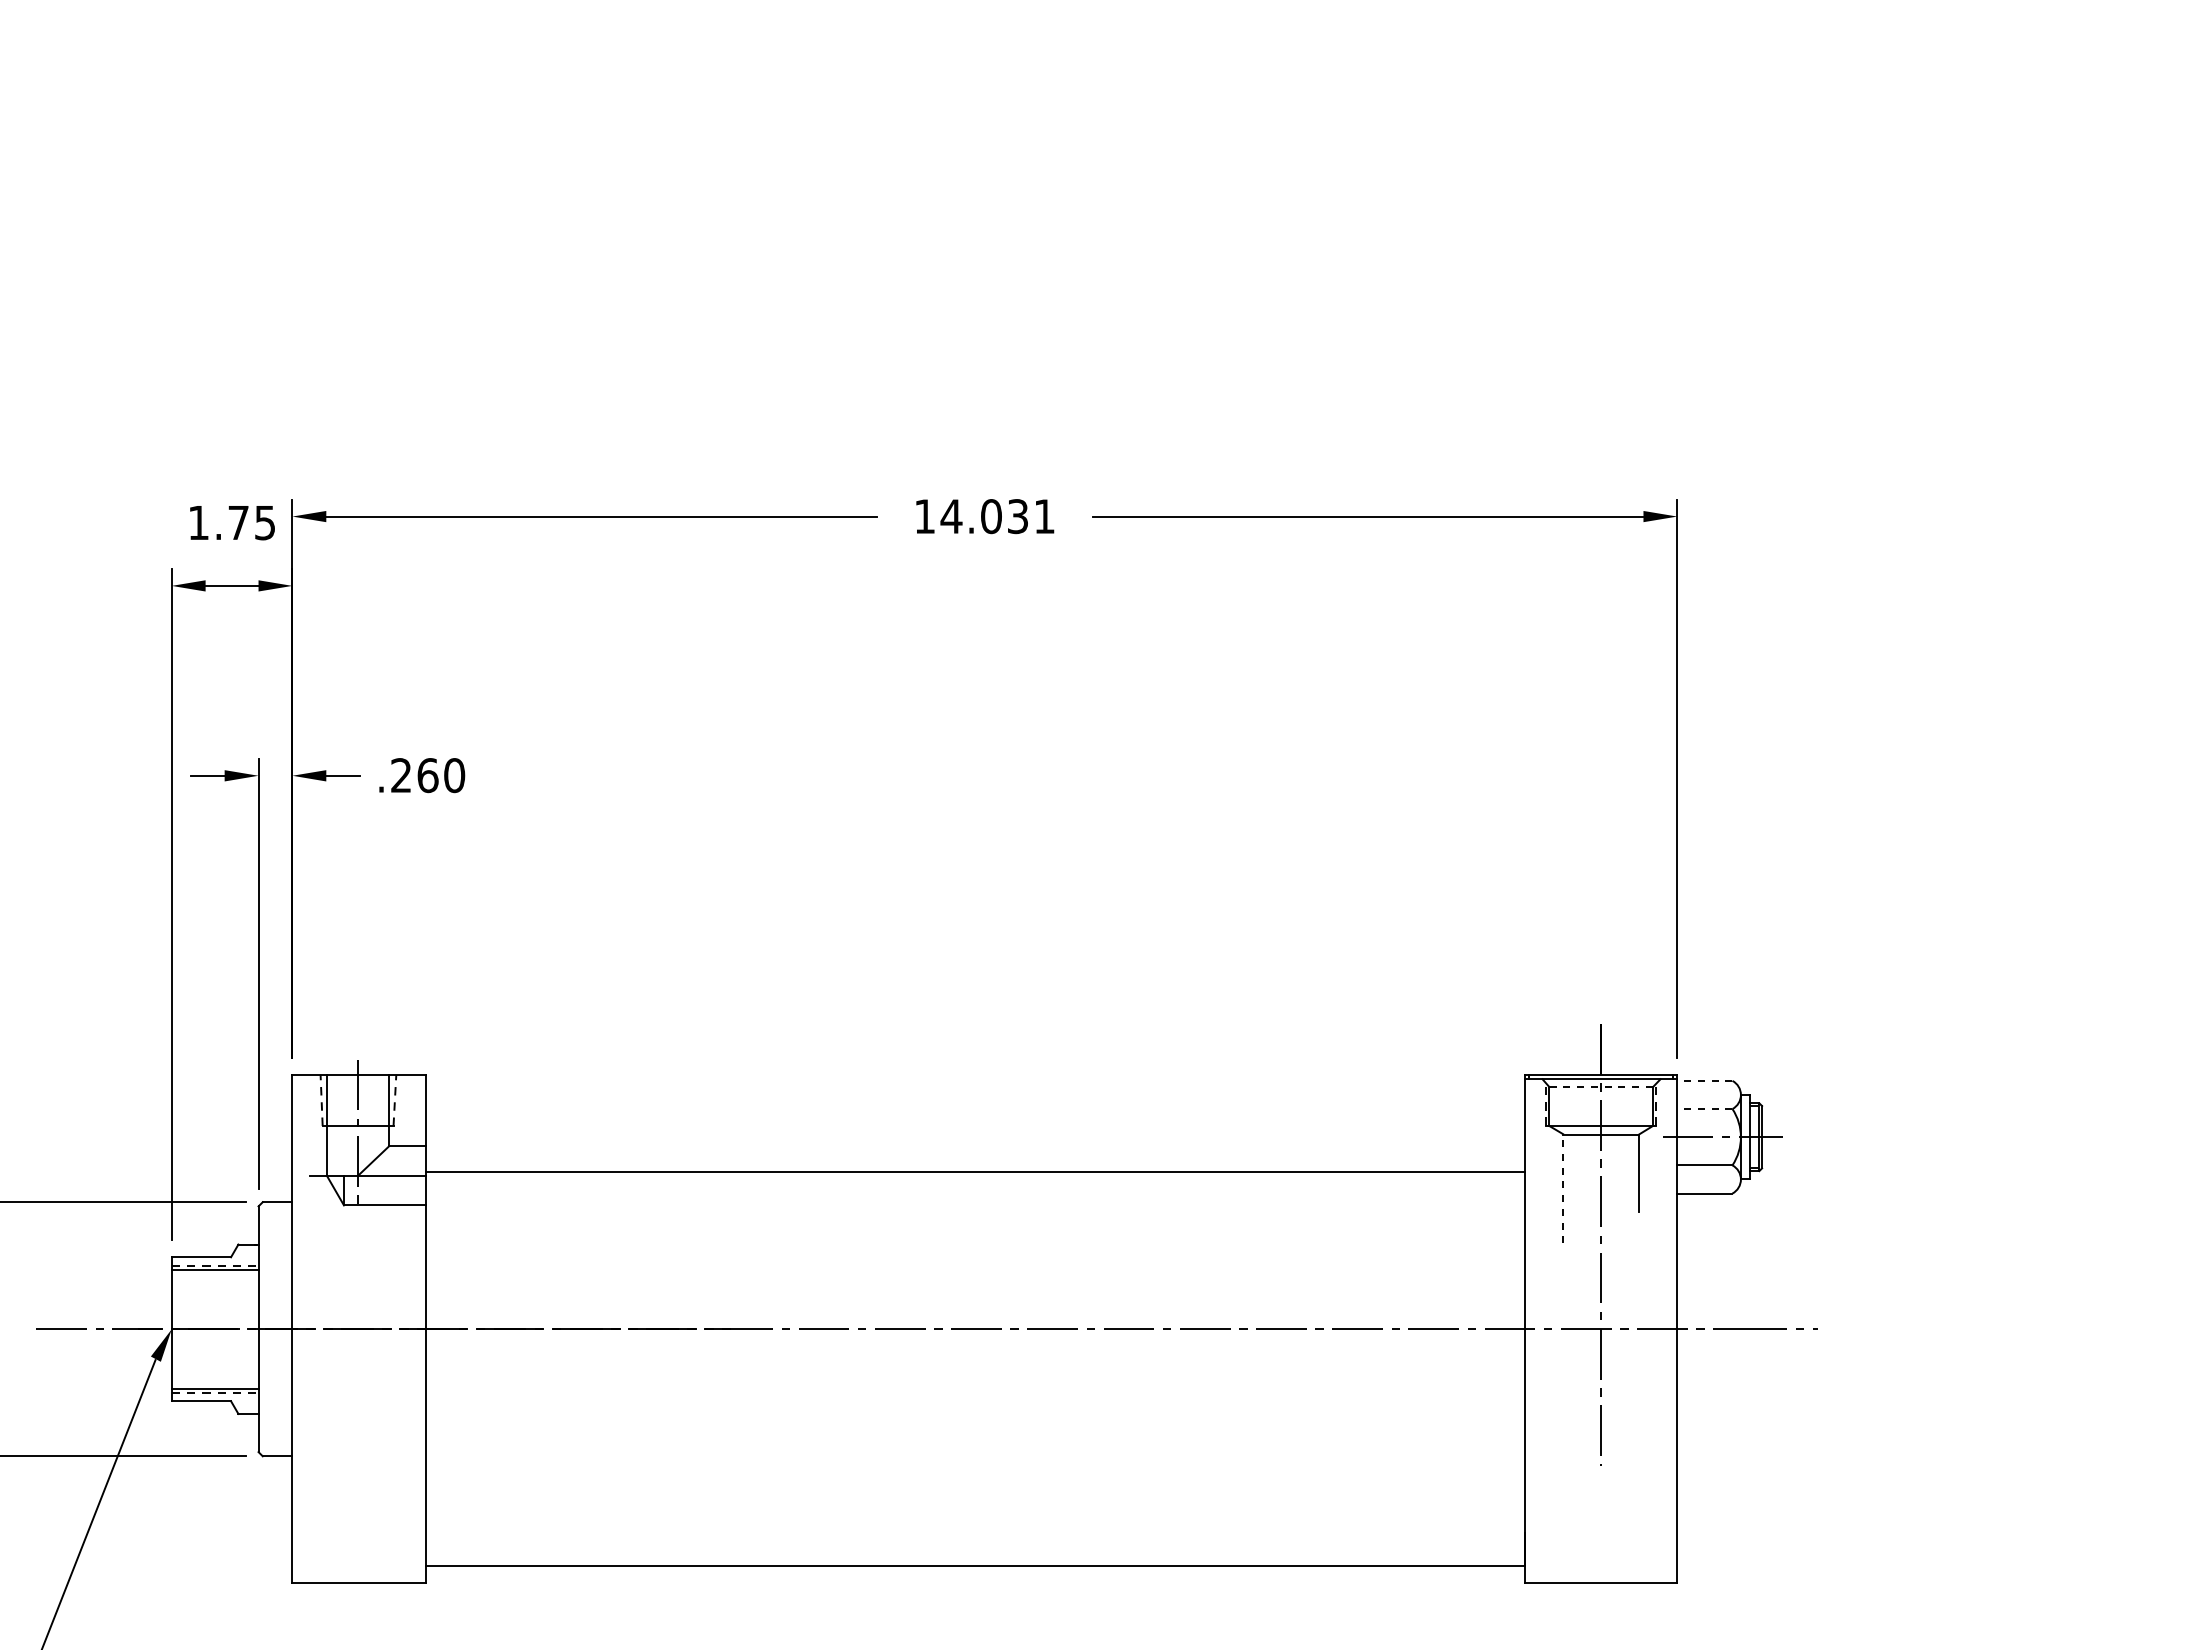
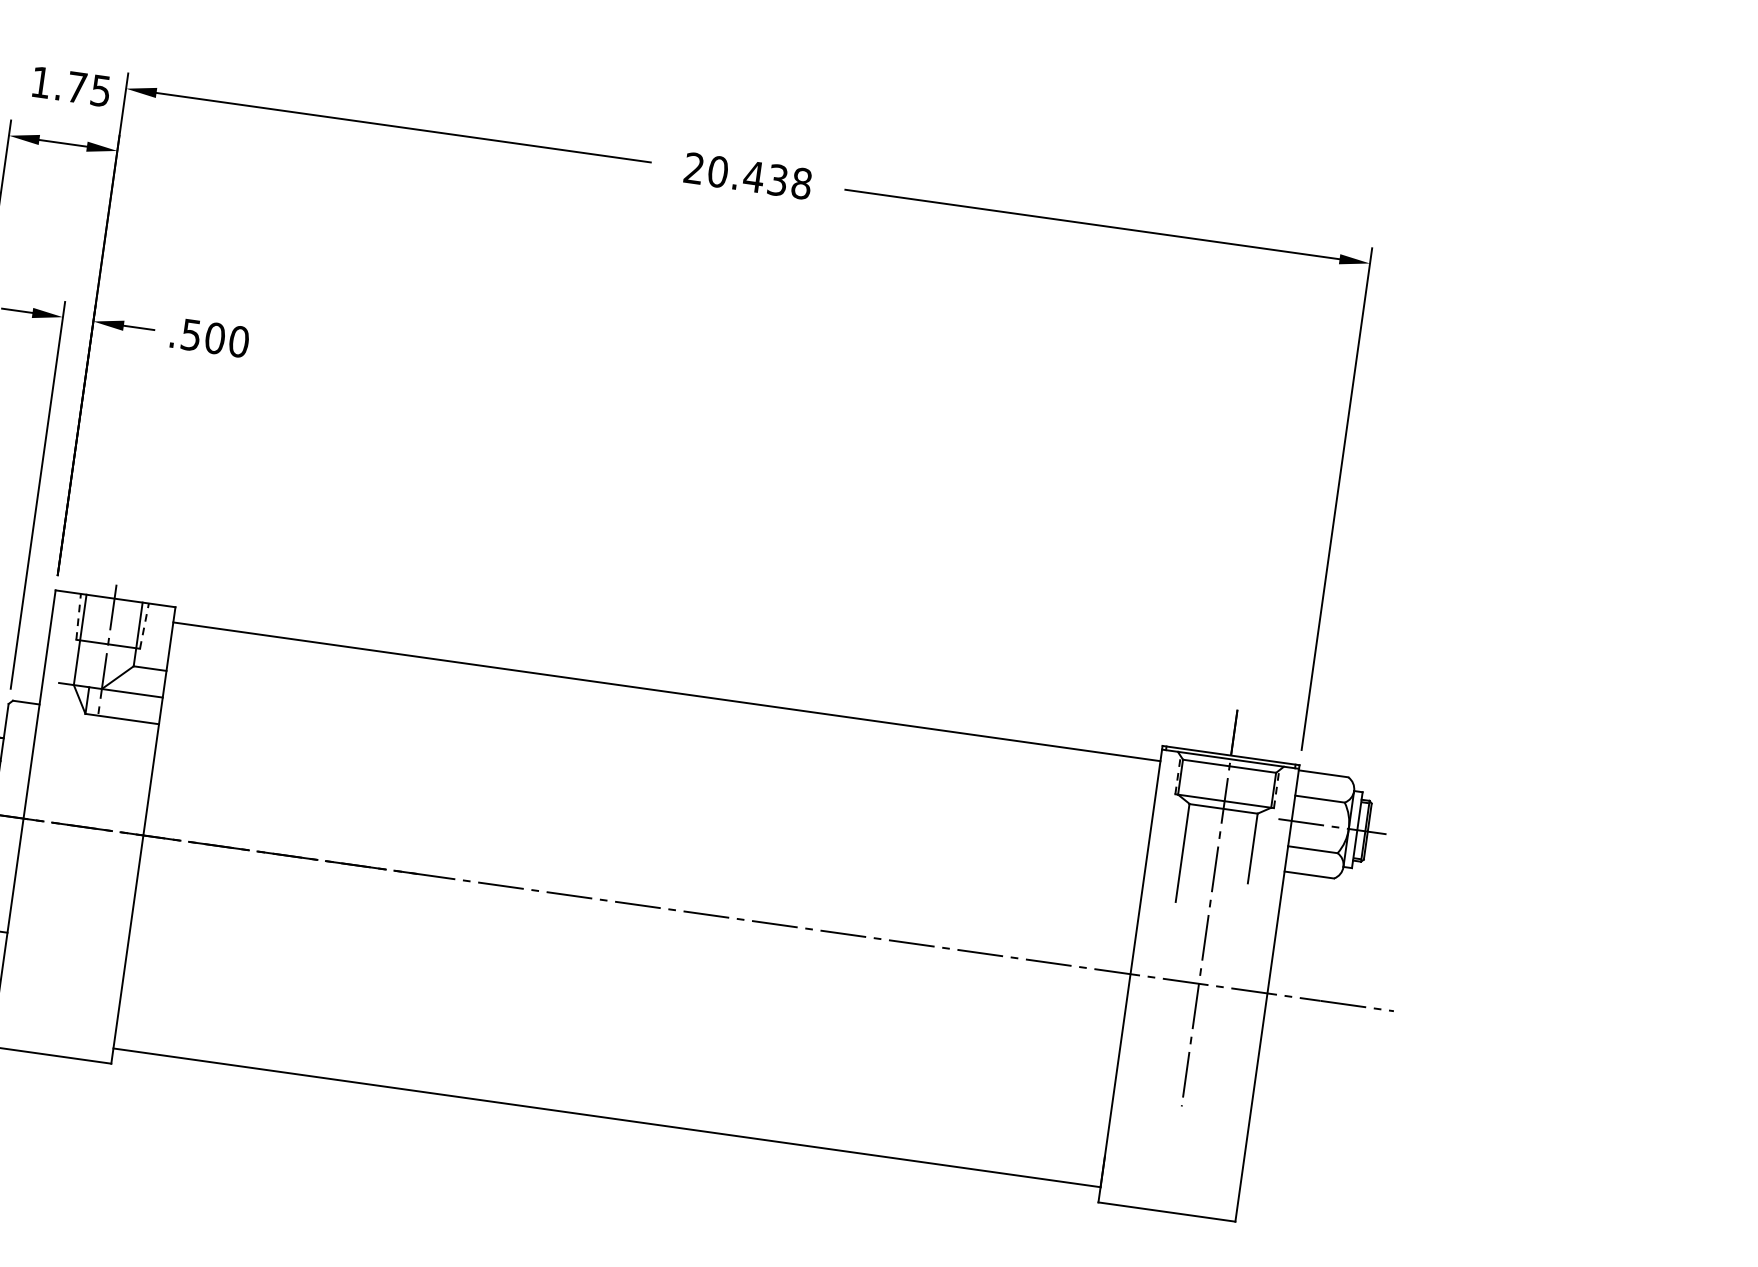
text: (984, 516) -> (747, 175), 14.031 -> 20.438
text: (414, 775) -> (203, 336), .260 -> .500
line: (1704, 1080) -> (1323, 773), dashed -> solid
line: (1601, 1087) -> (1229, 766), dashed -> solid
line: (1704, 1109) -> (1319, 799), dashed -> solid
line: (974, 1172) -> (666, 692), moved
line: (1563, 1188) -> (1182, 852), dashed -> solid

